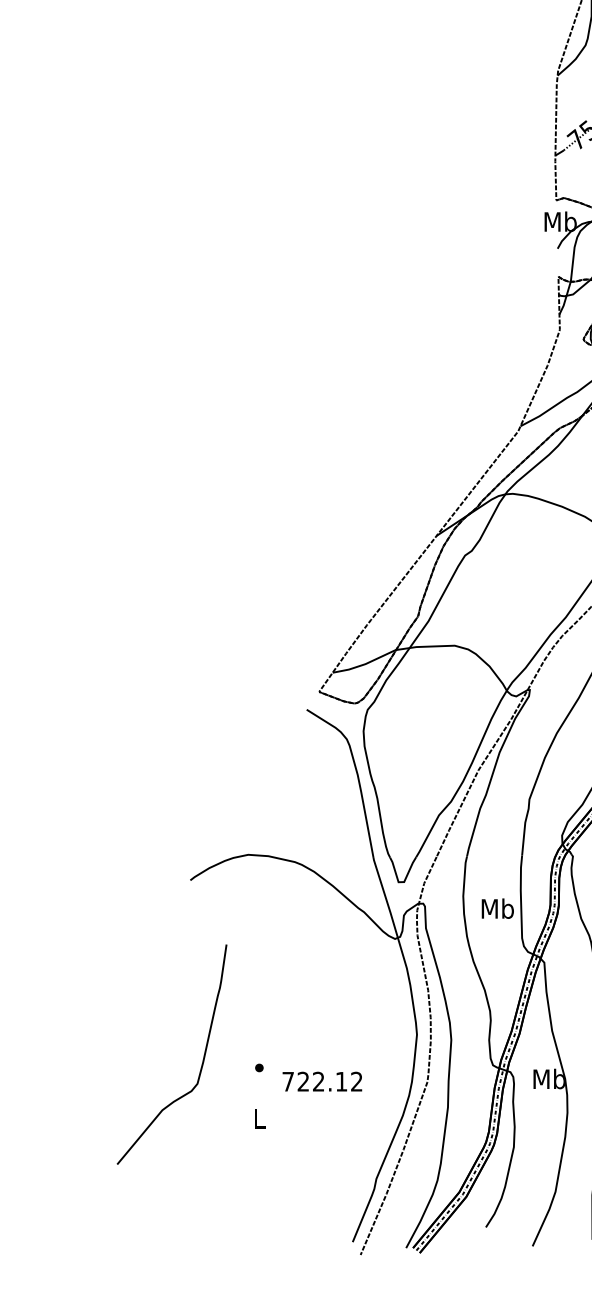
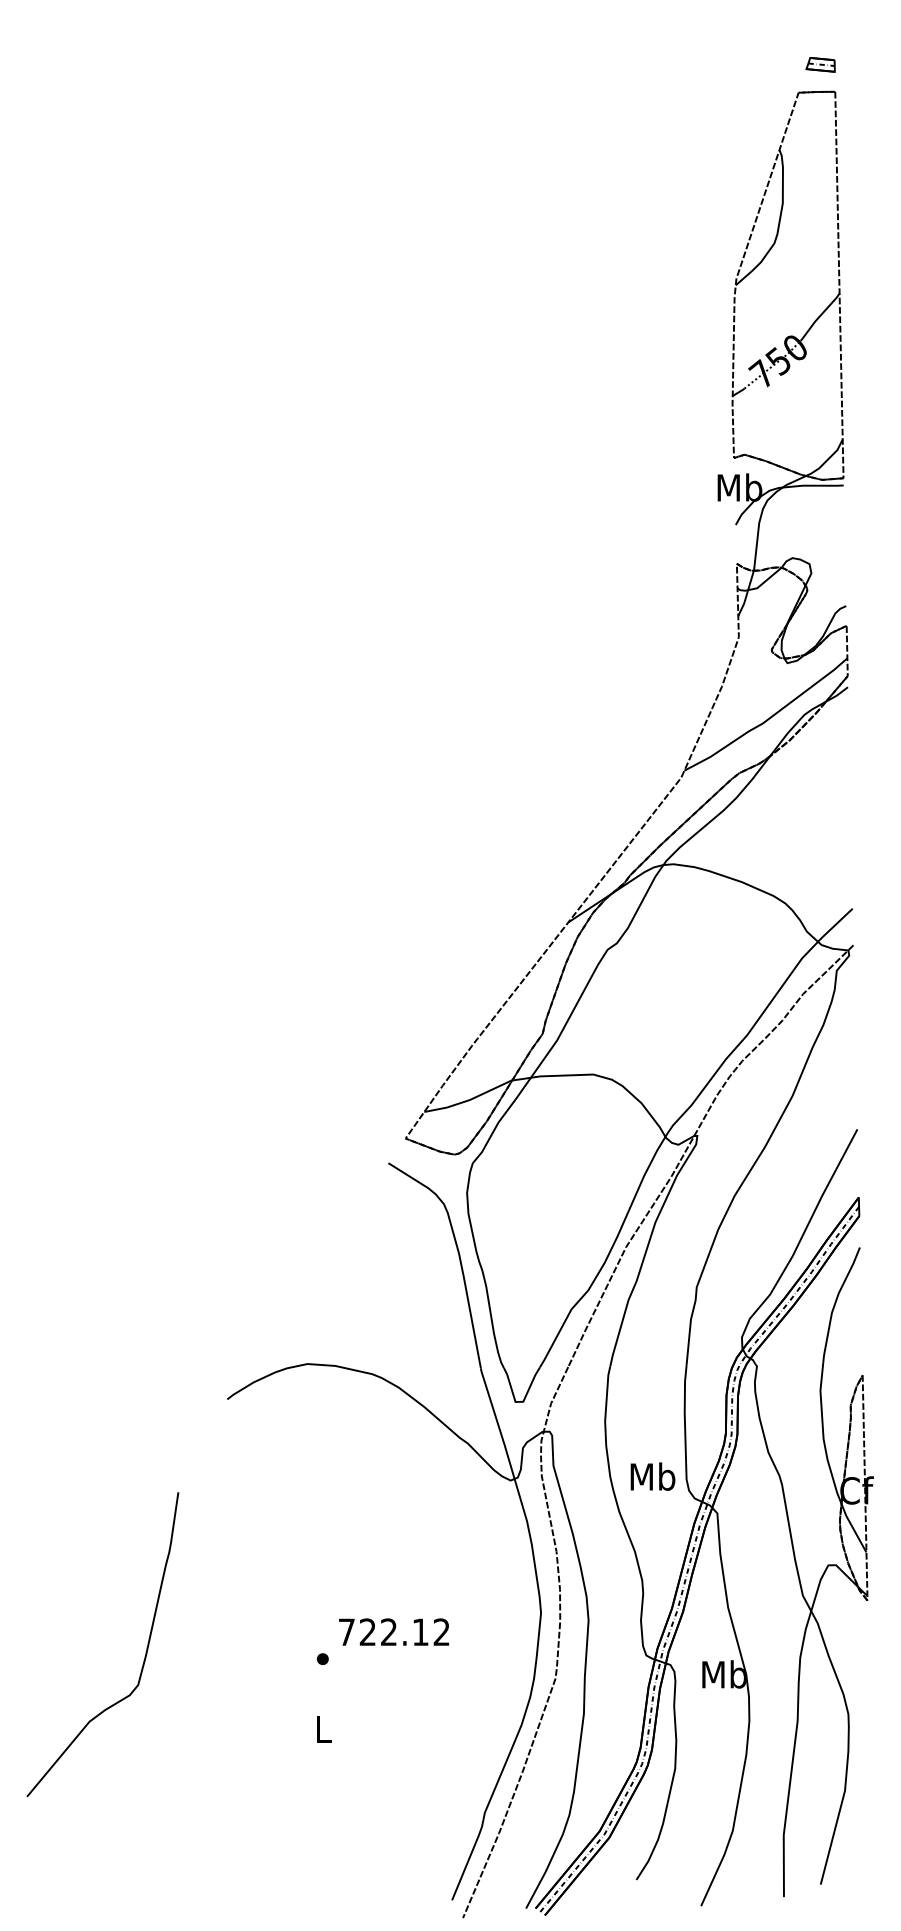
text: (497, 908) -> (652, 1476), moved
curve: (202, 1063) -> (144, 1656), moved
text: (322, 1081) -> (394, 1631), moved

